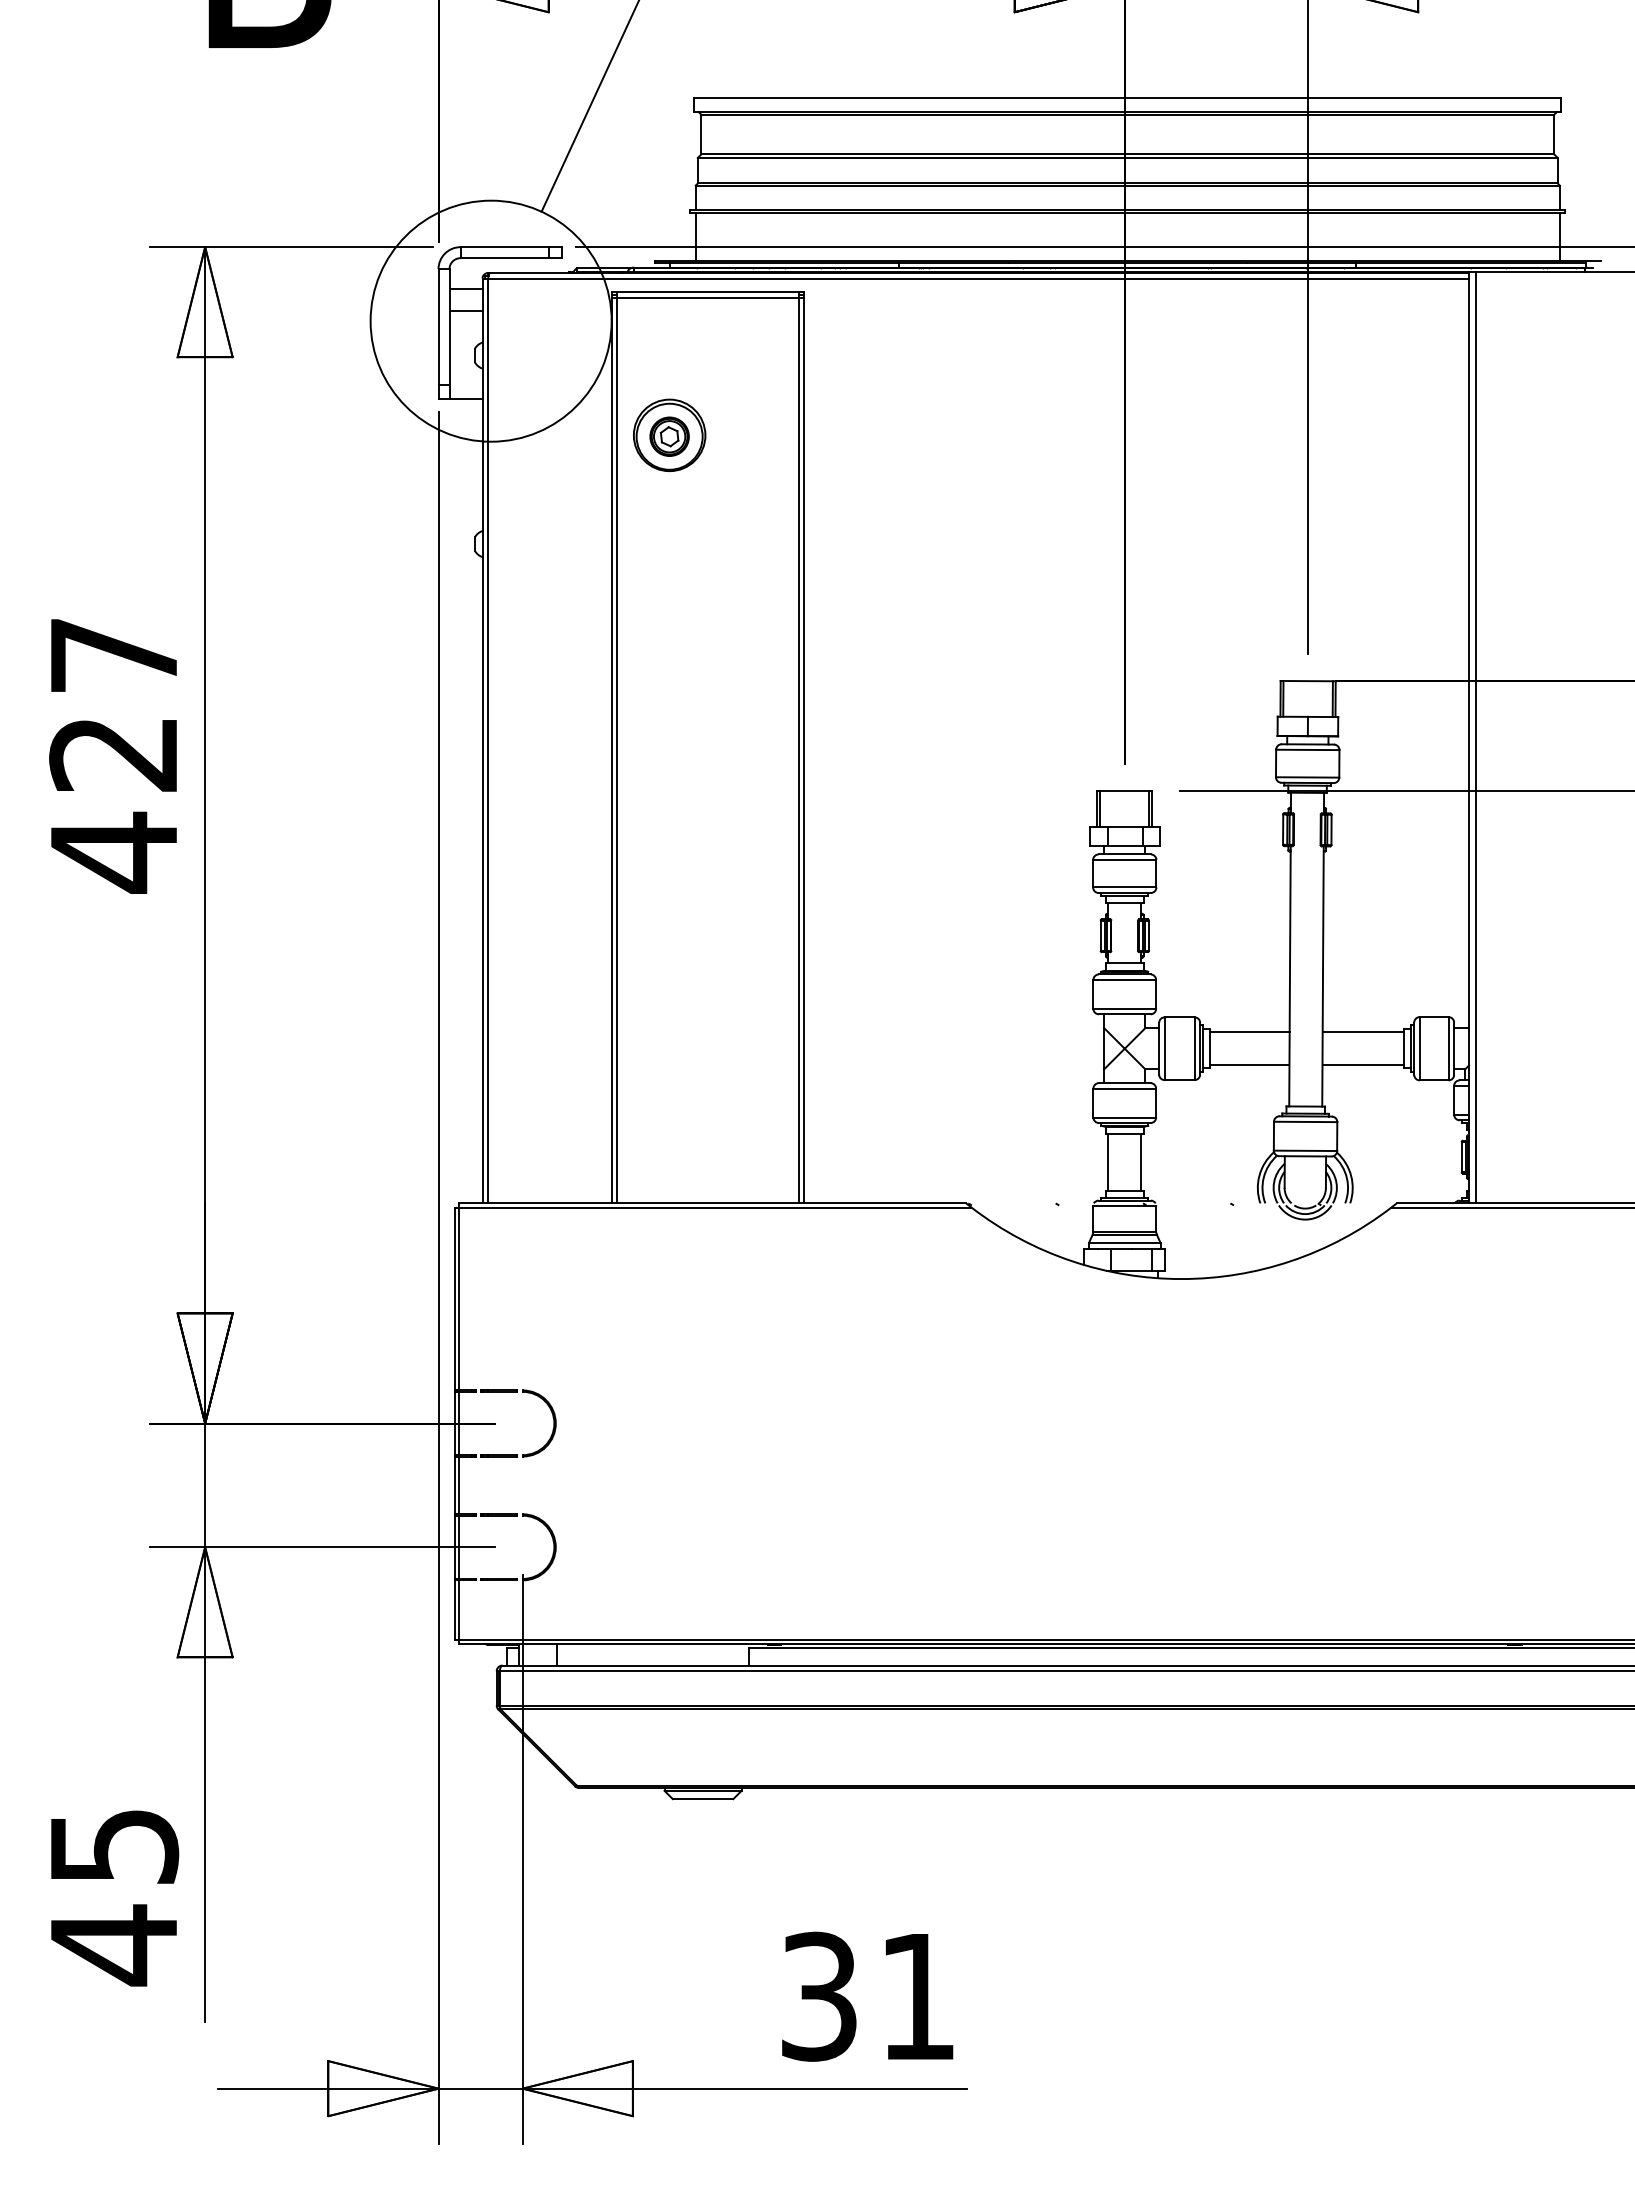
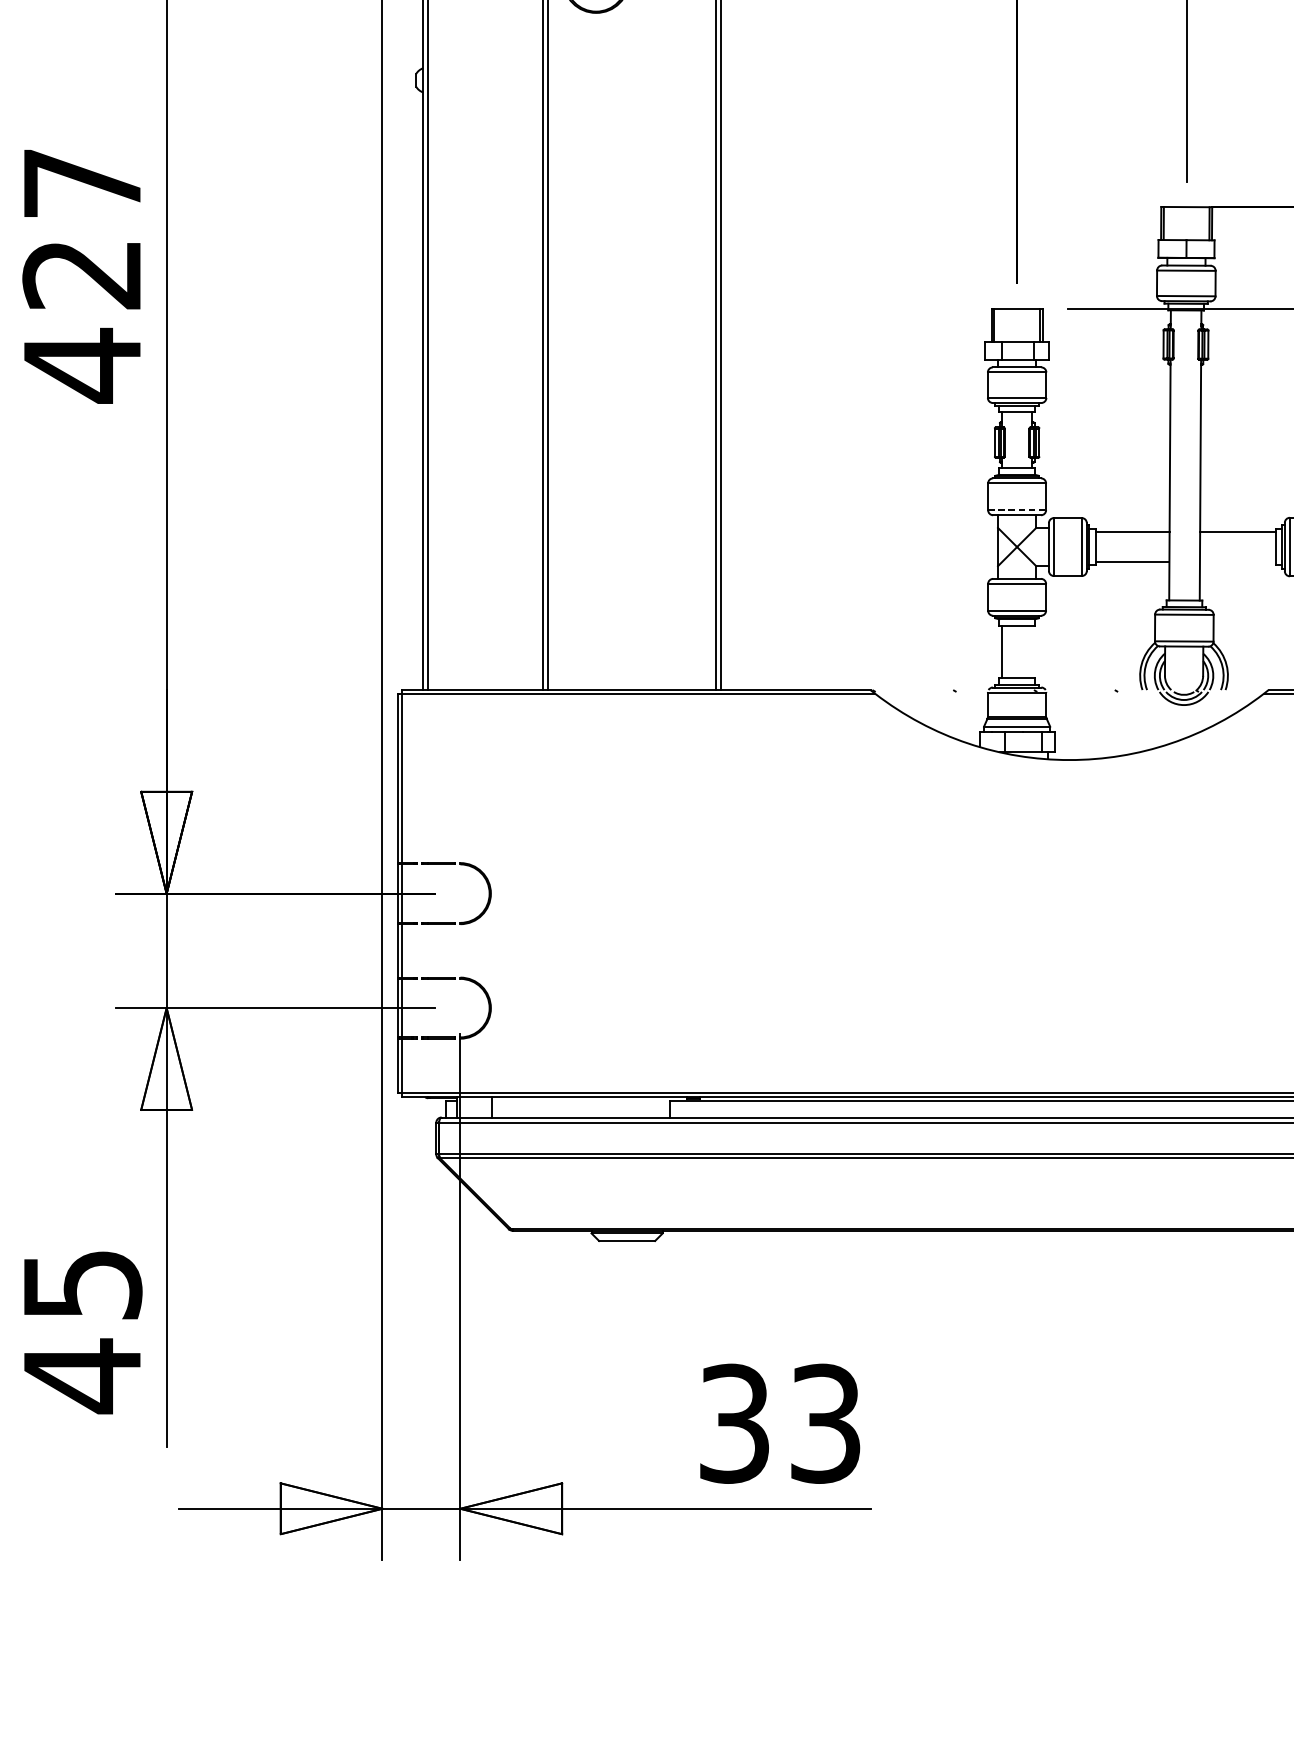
line: (1125, 1008) -> (1017, 509), solid -> dashed
line: (1363, 1065) -> (1237, 562), removed
line: (1141, 1162) -> (1032, 652), removed
text: (917, 1996) -> (825, 1423), 31 -> 33

